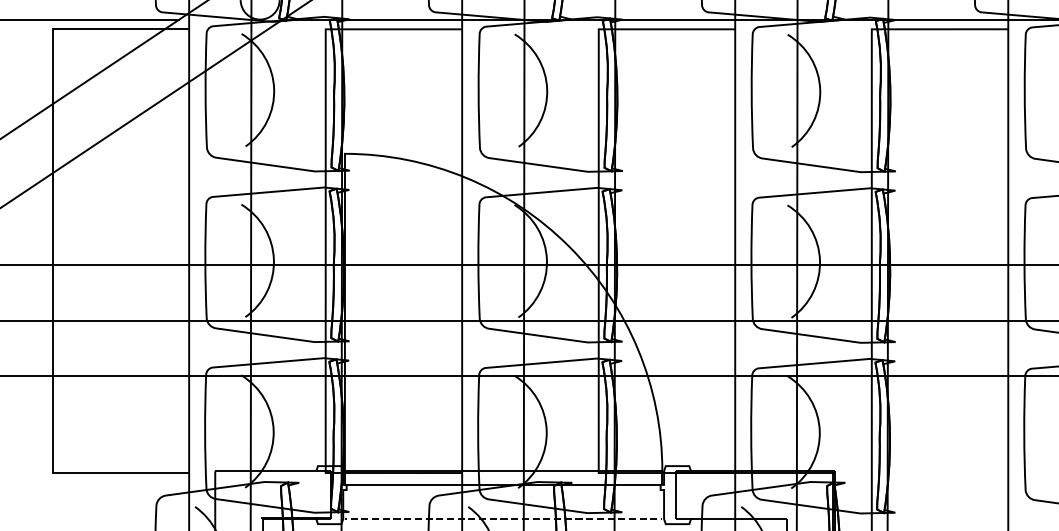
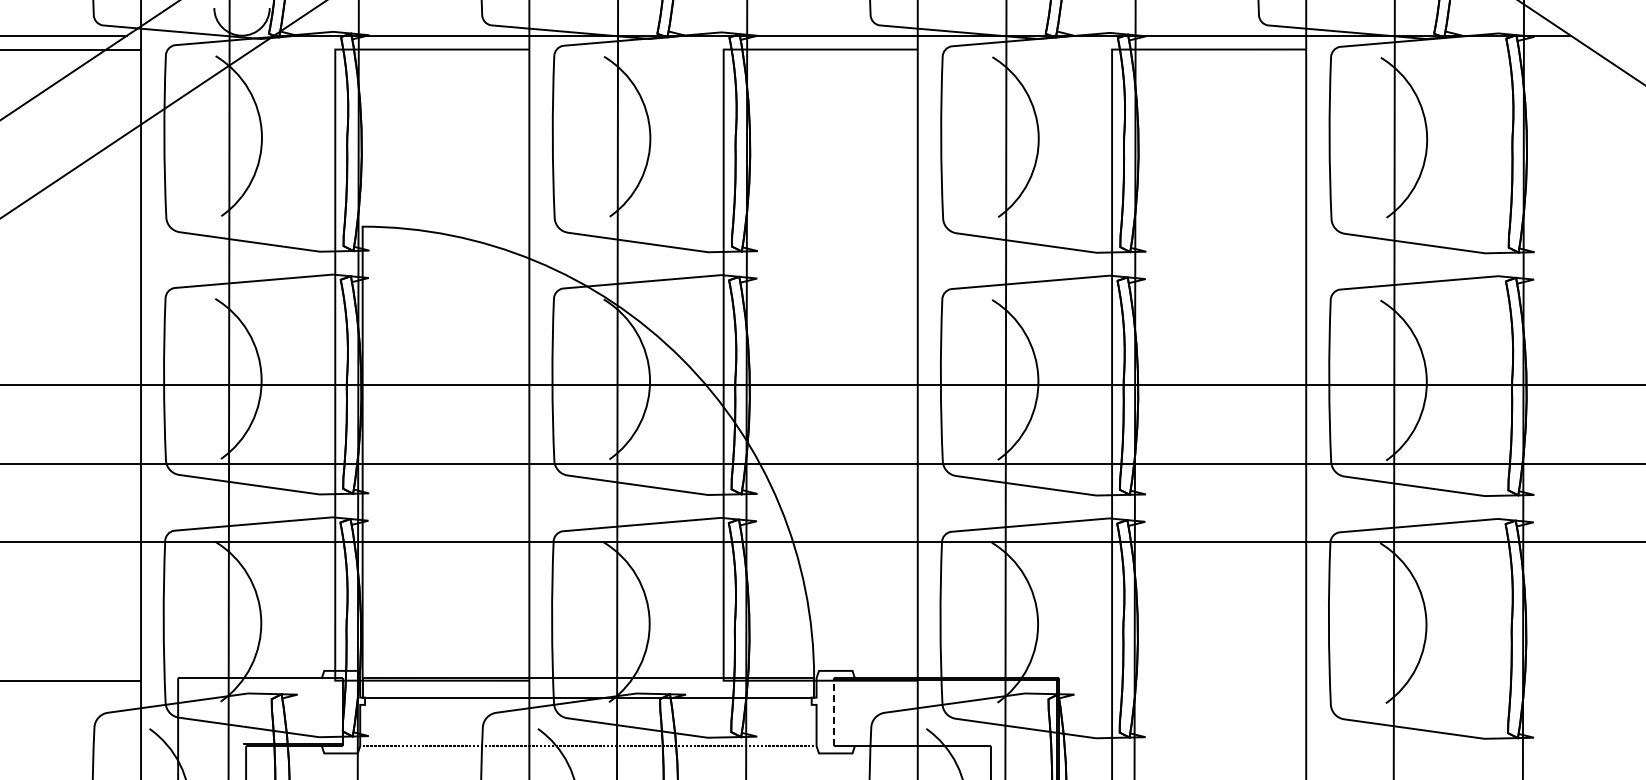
line: (675, 495) -> (833, 712), solid -> dashed

